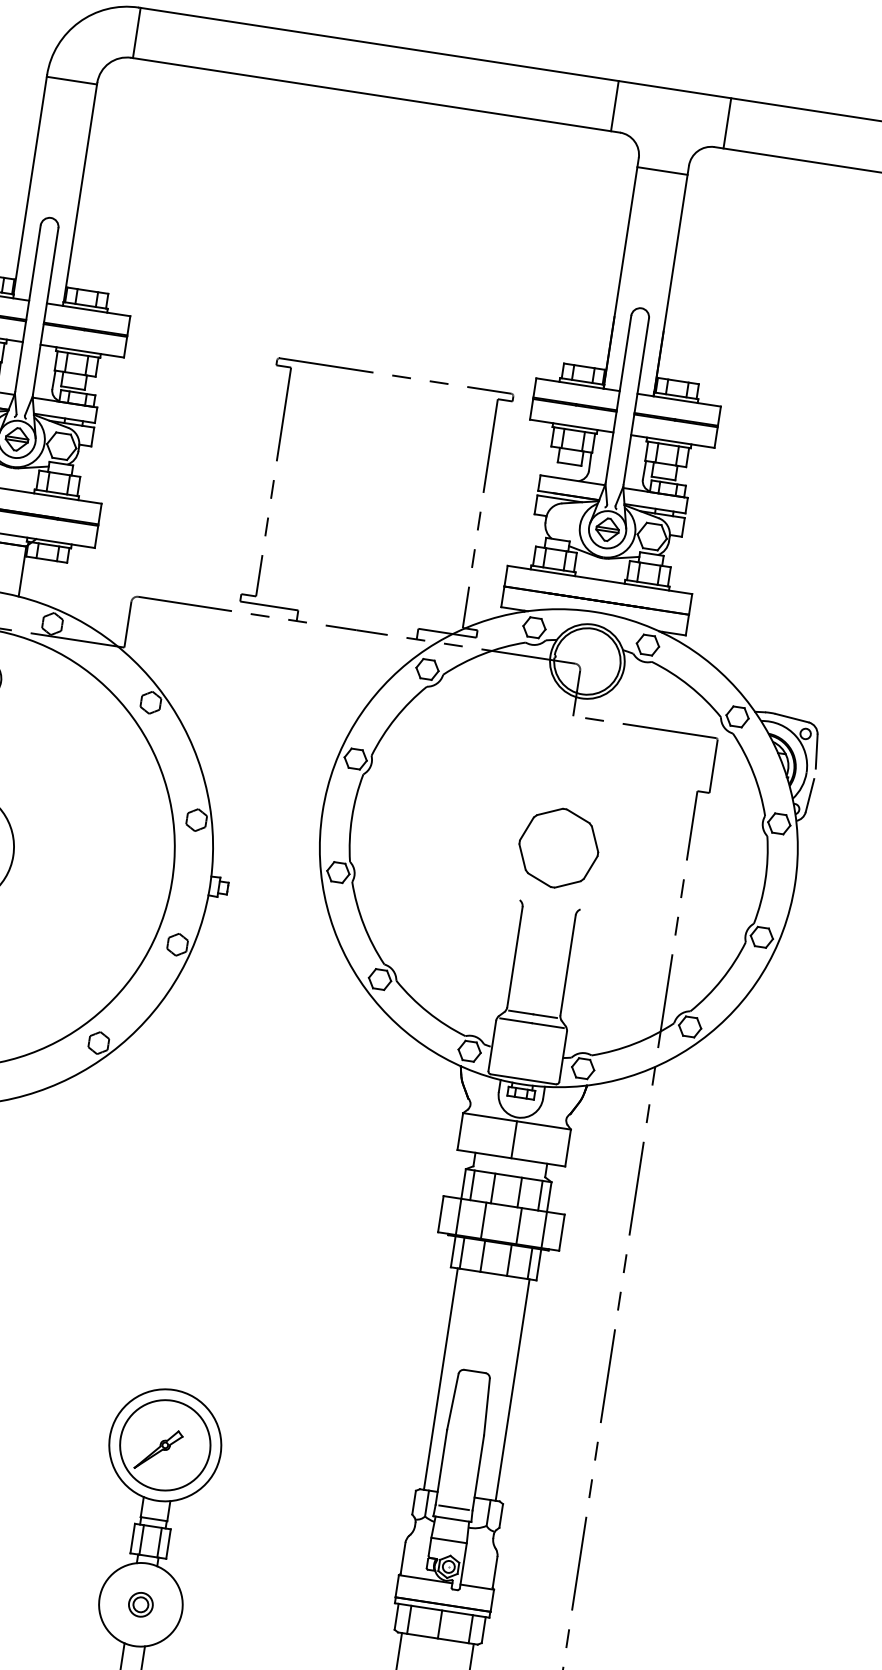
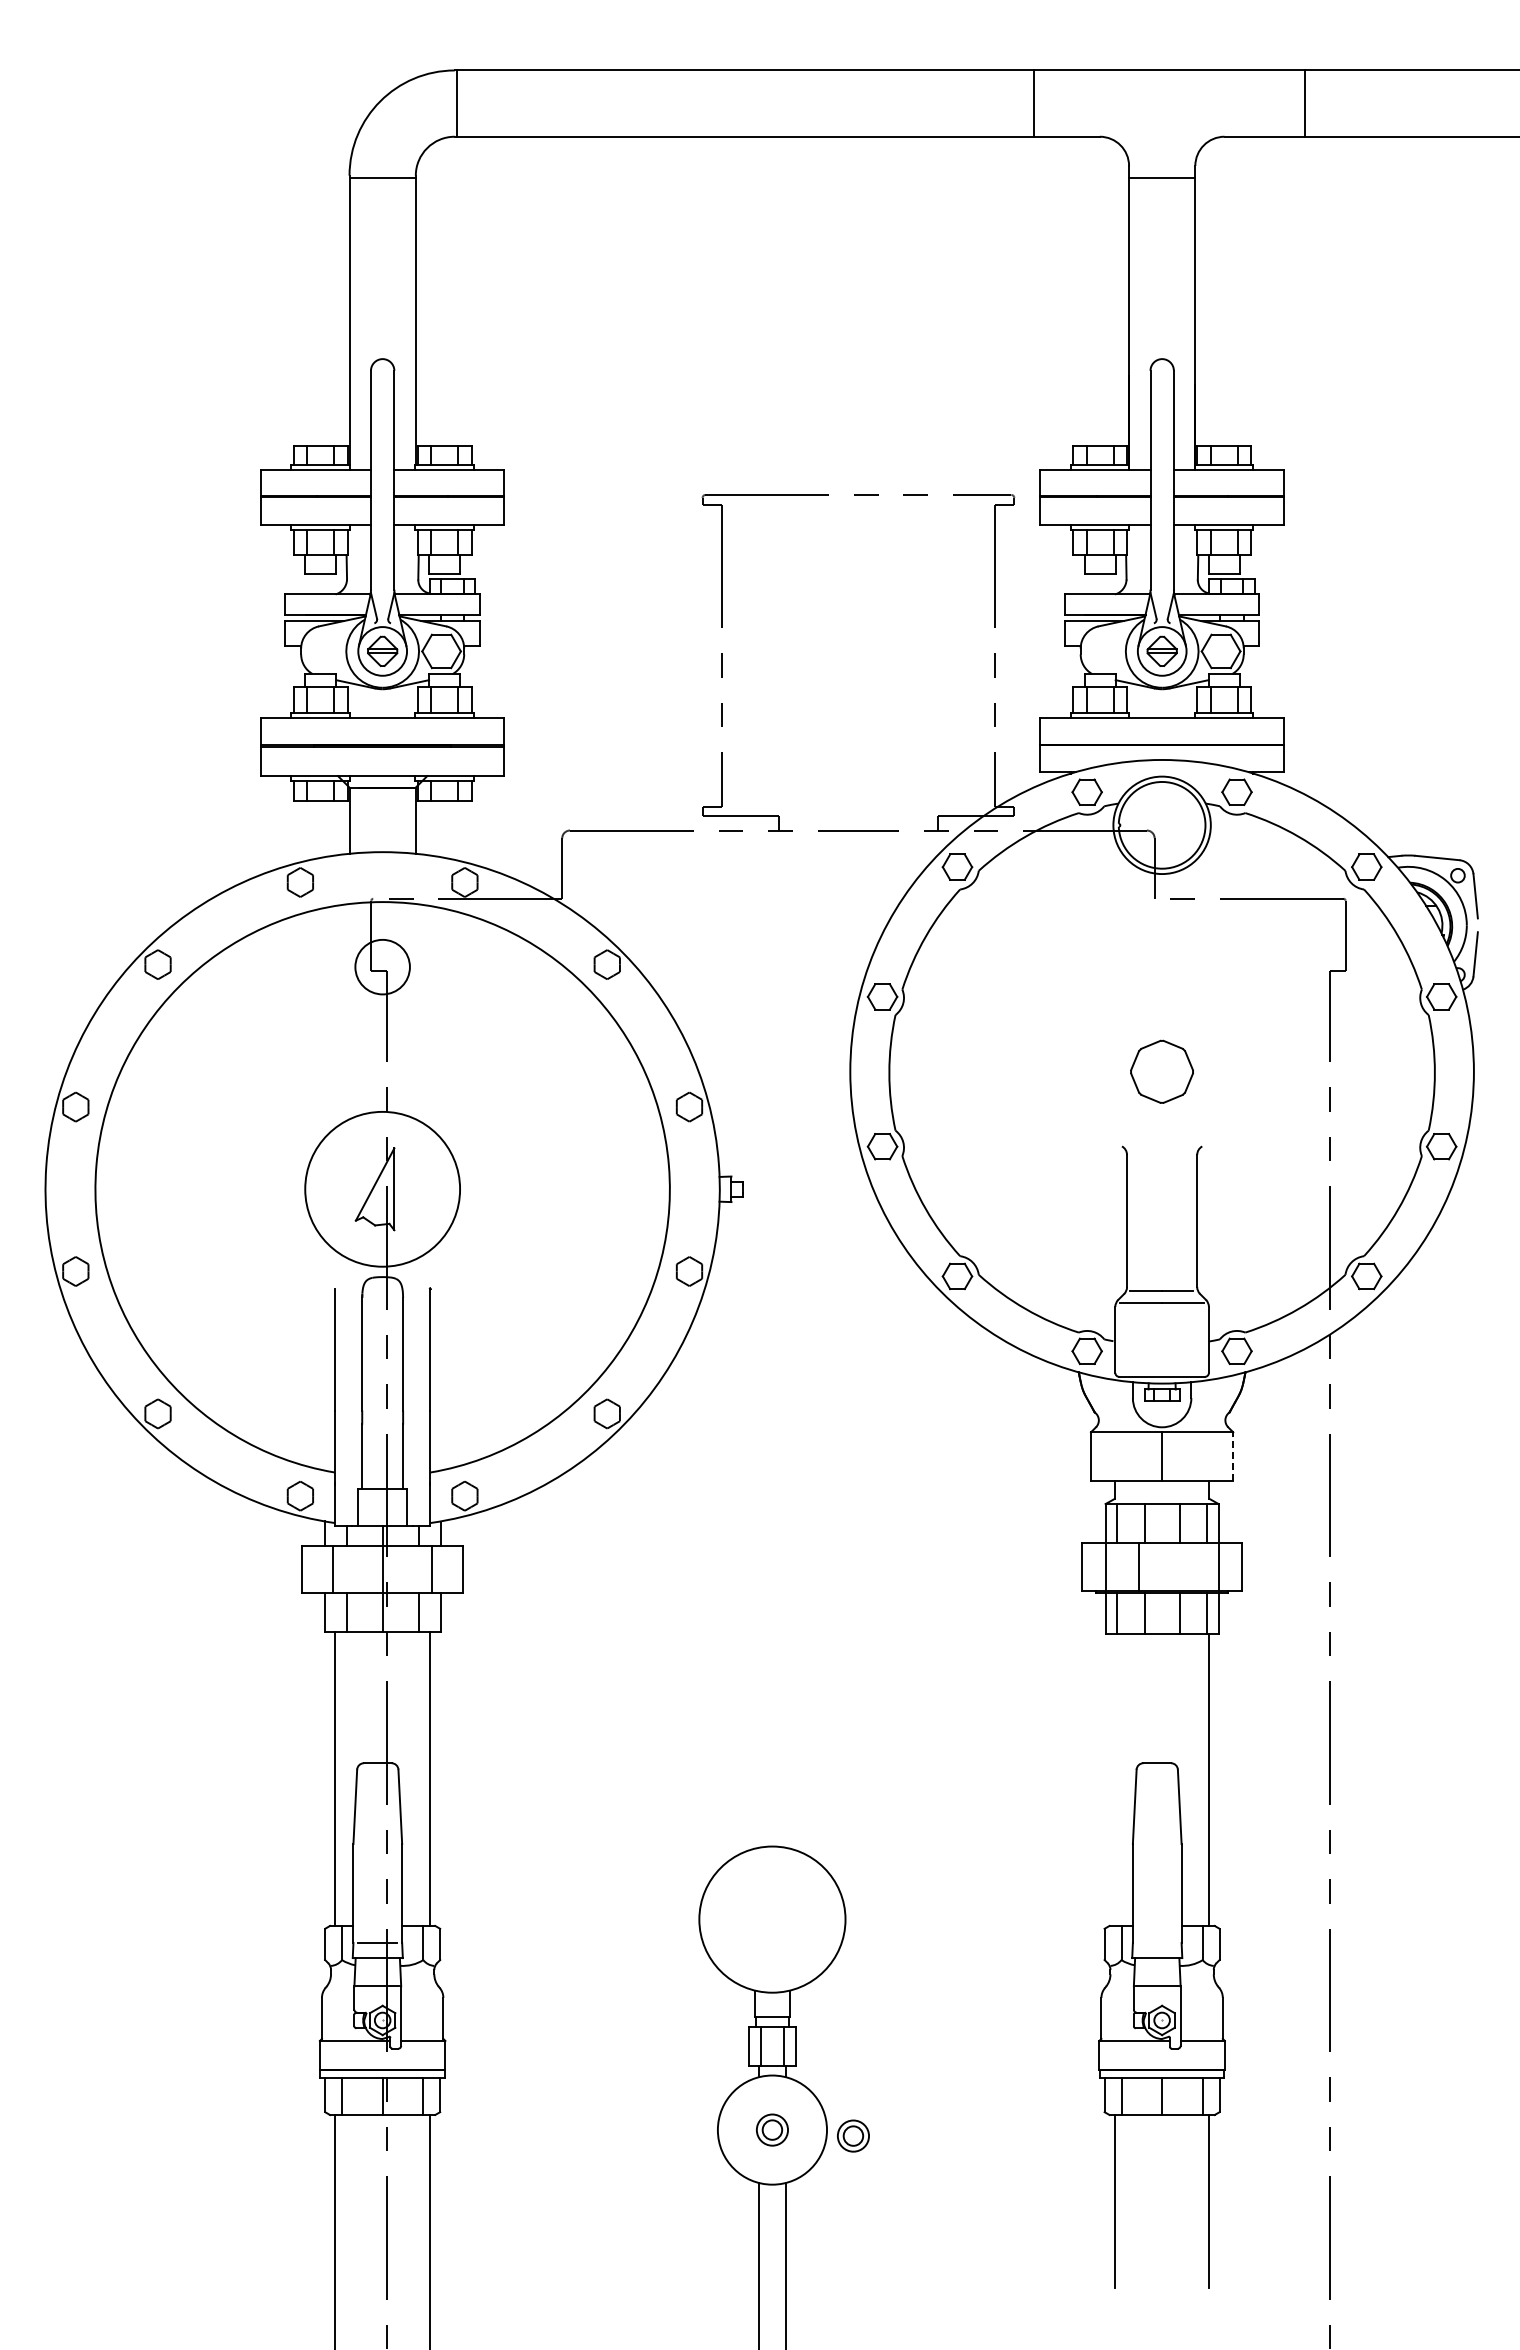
line: (614, 106) -> (1033, 103), moved
line: (727, 123) -> (1305, 103), moved
part: (558, 847) -> (1161, 1071), size x0.6
line: (568, 1147) -> (1233, 1456), solid -> dashed
line: (519, 1225) -> (1185, 1566), removed
line: (440, 1378) -> (1114, 1779), removed
part: (165, 1445) -> (772, 1919), removed
line: (453, 1507) -> (1156, 1943), removed
part: (201, 1618) -> (853, 2135), added

